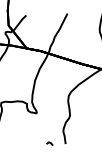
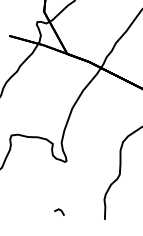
line: (49, 143) -> (59, 211), moved

